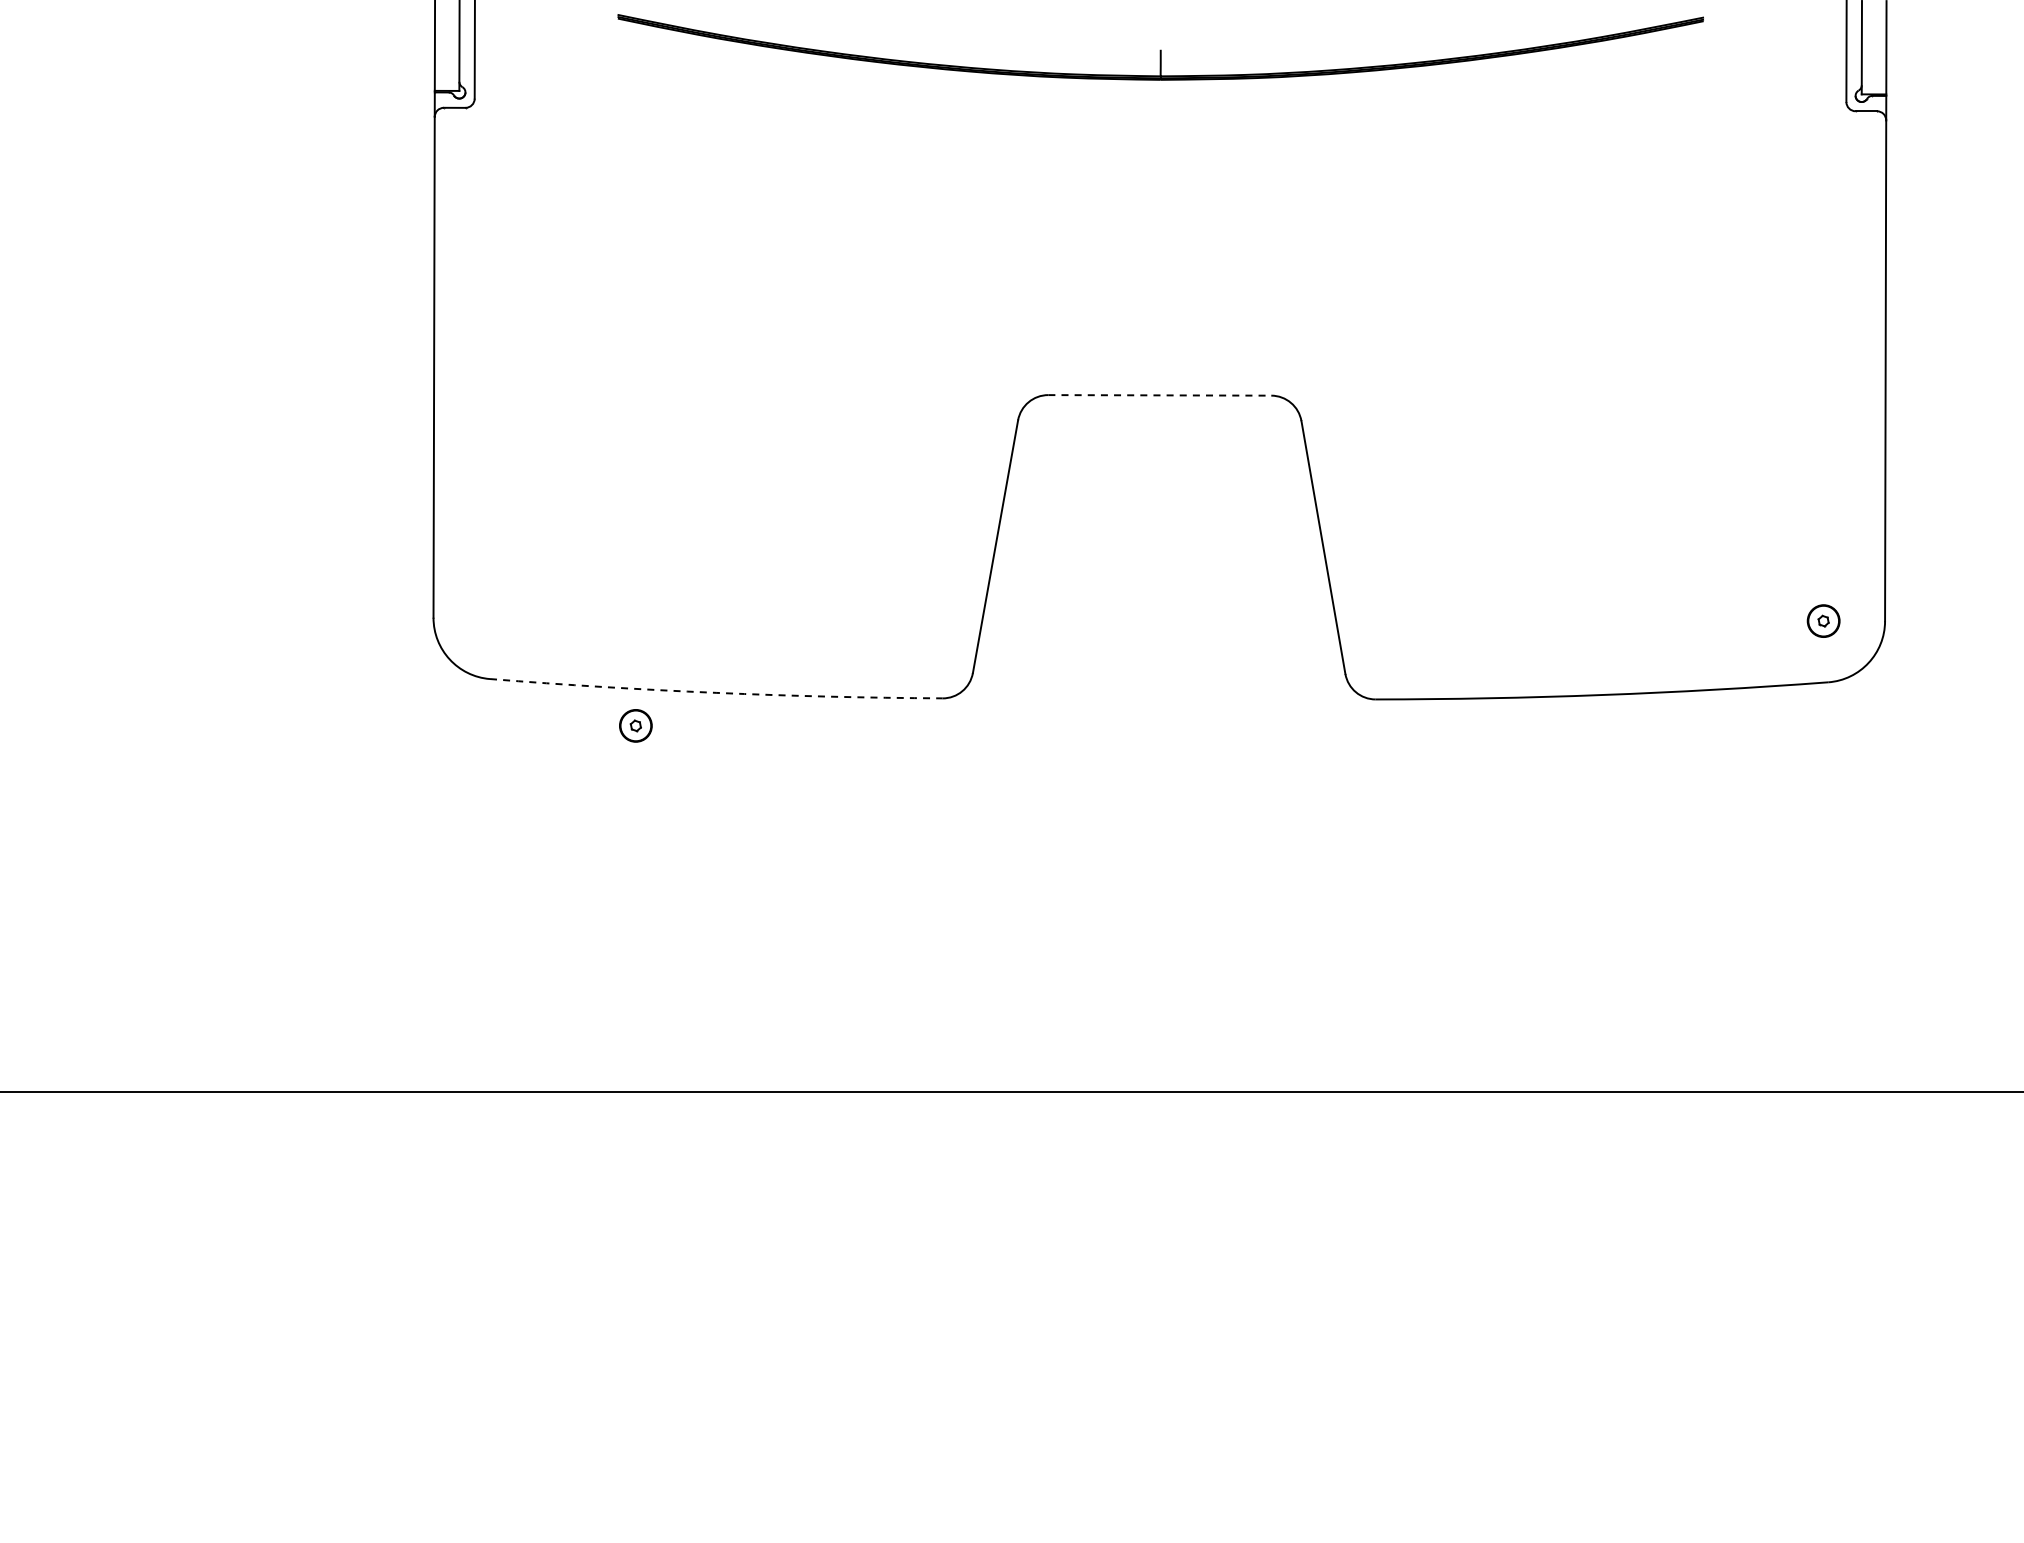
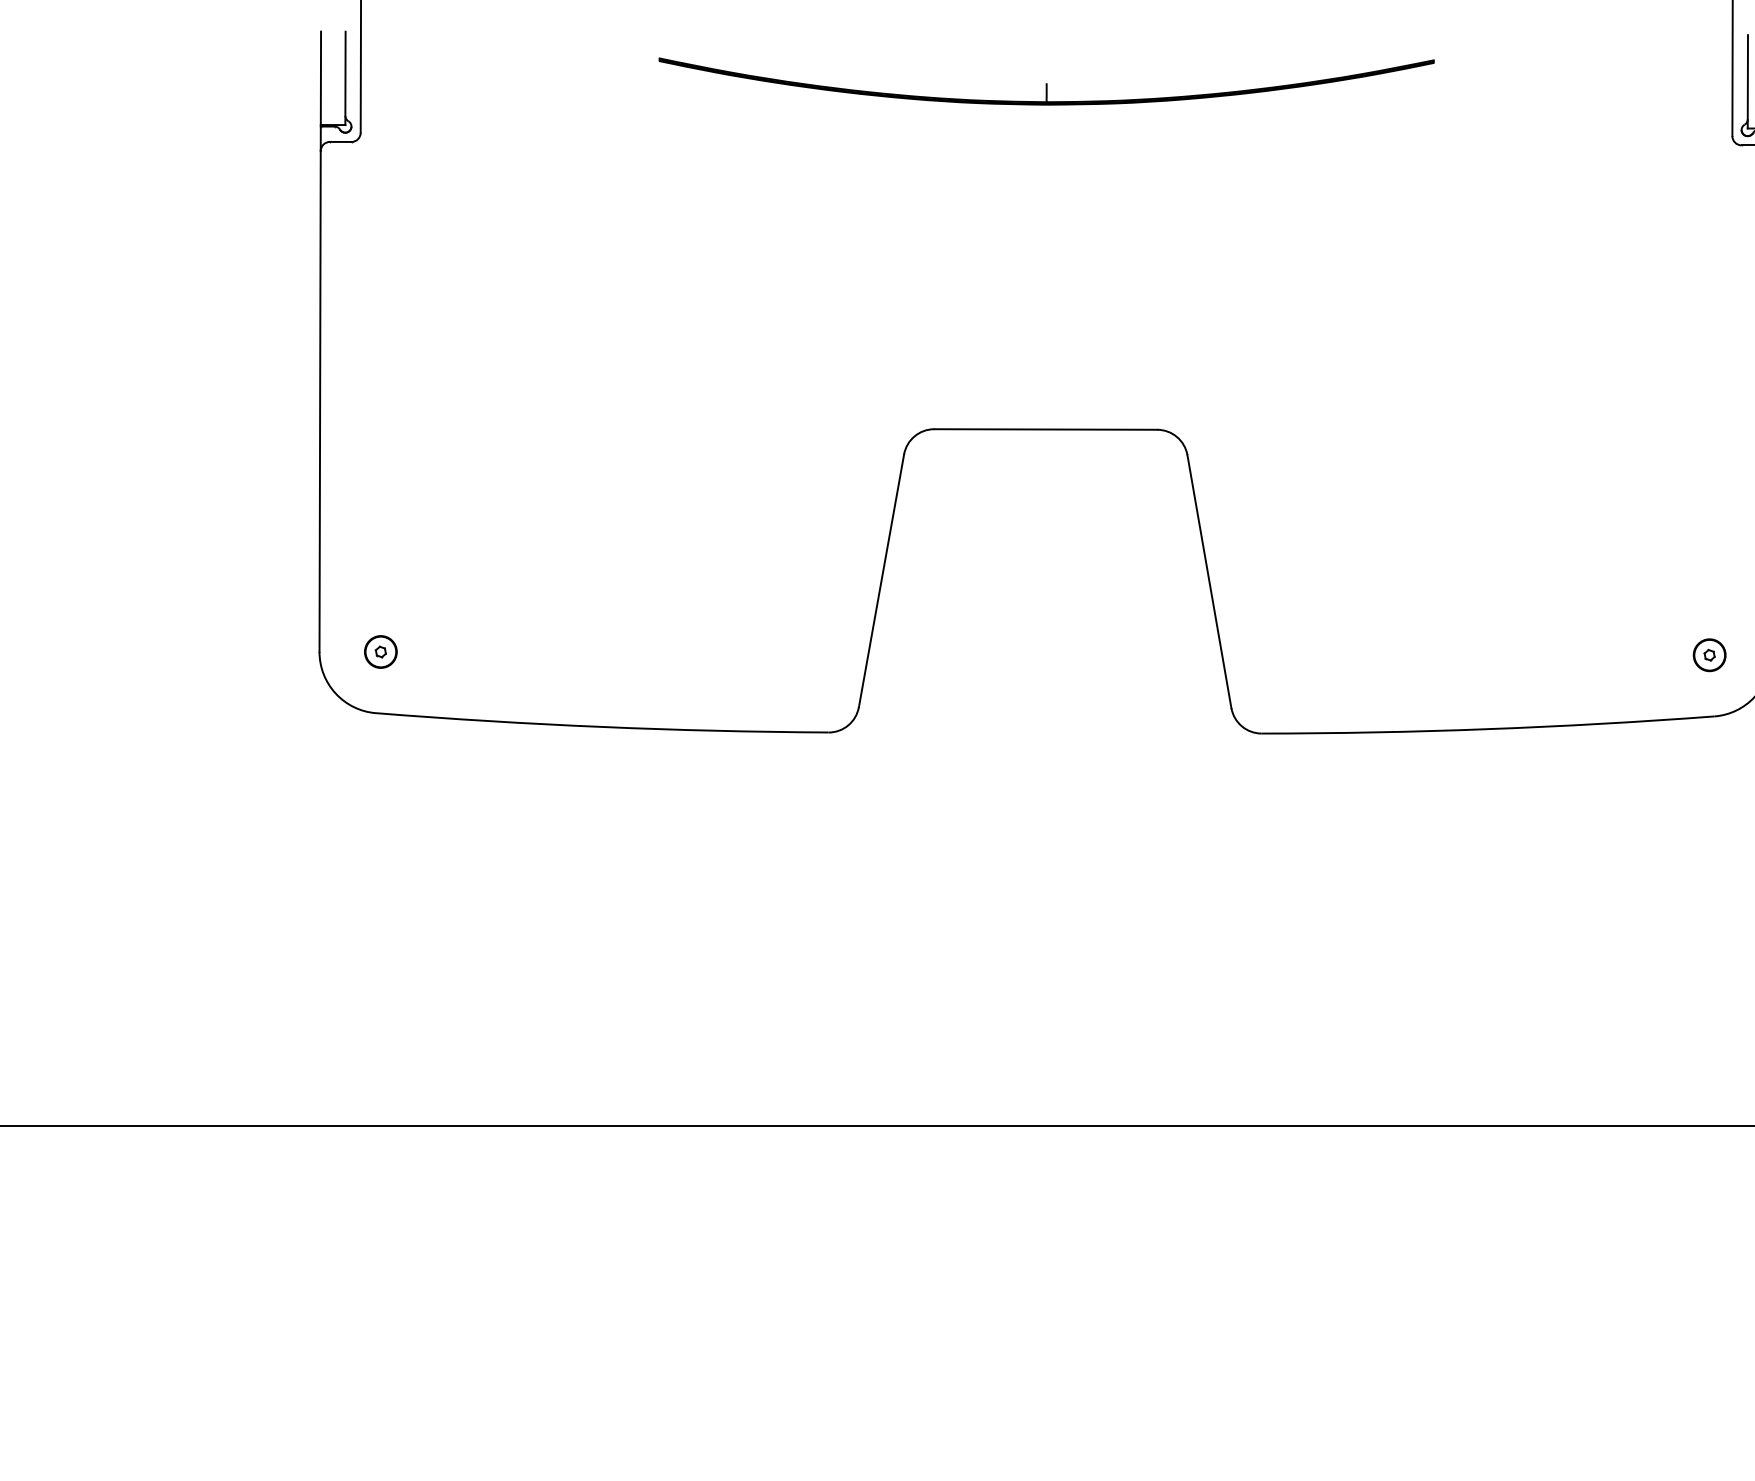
part: (1160, 47) -> (1046, 81), size x0.71
line: (1160, 395) -> (1046, 429), dashed -> solid
arc: (716, 692) -> (602, 726), dashed -> solid
part: (635, 725) -> (380, 651), moved

